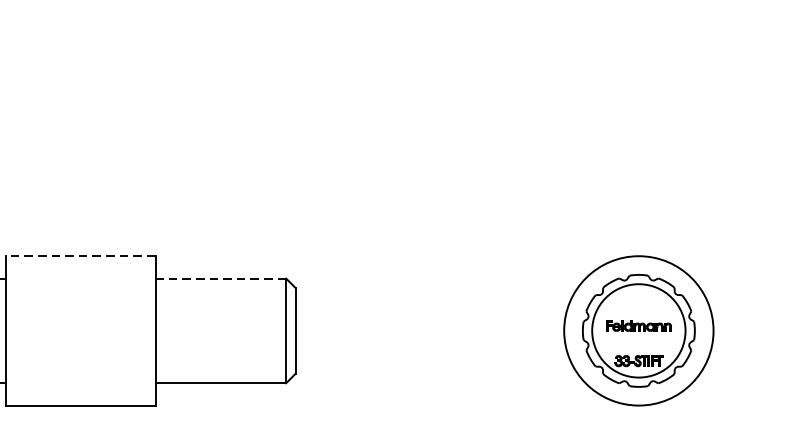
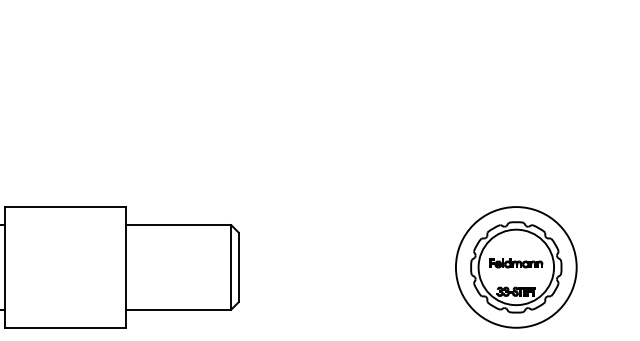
line: (79, 256) -> (64, 207), dashed -> solid
line: (220, 279) -> (178, 225), dashed -> solid

